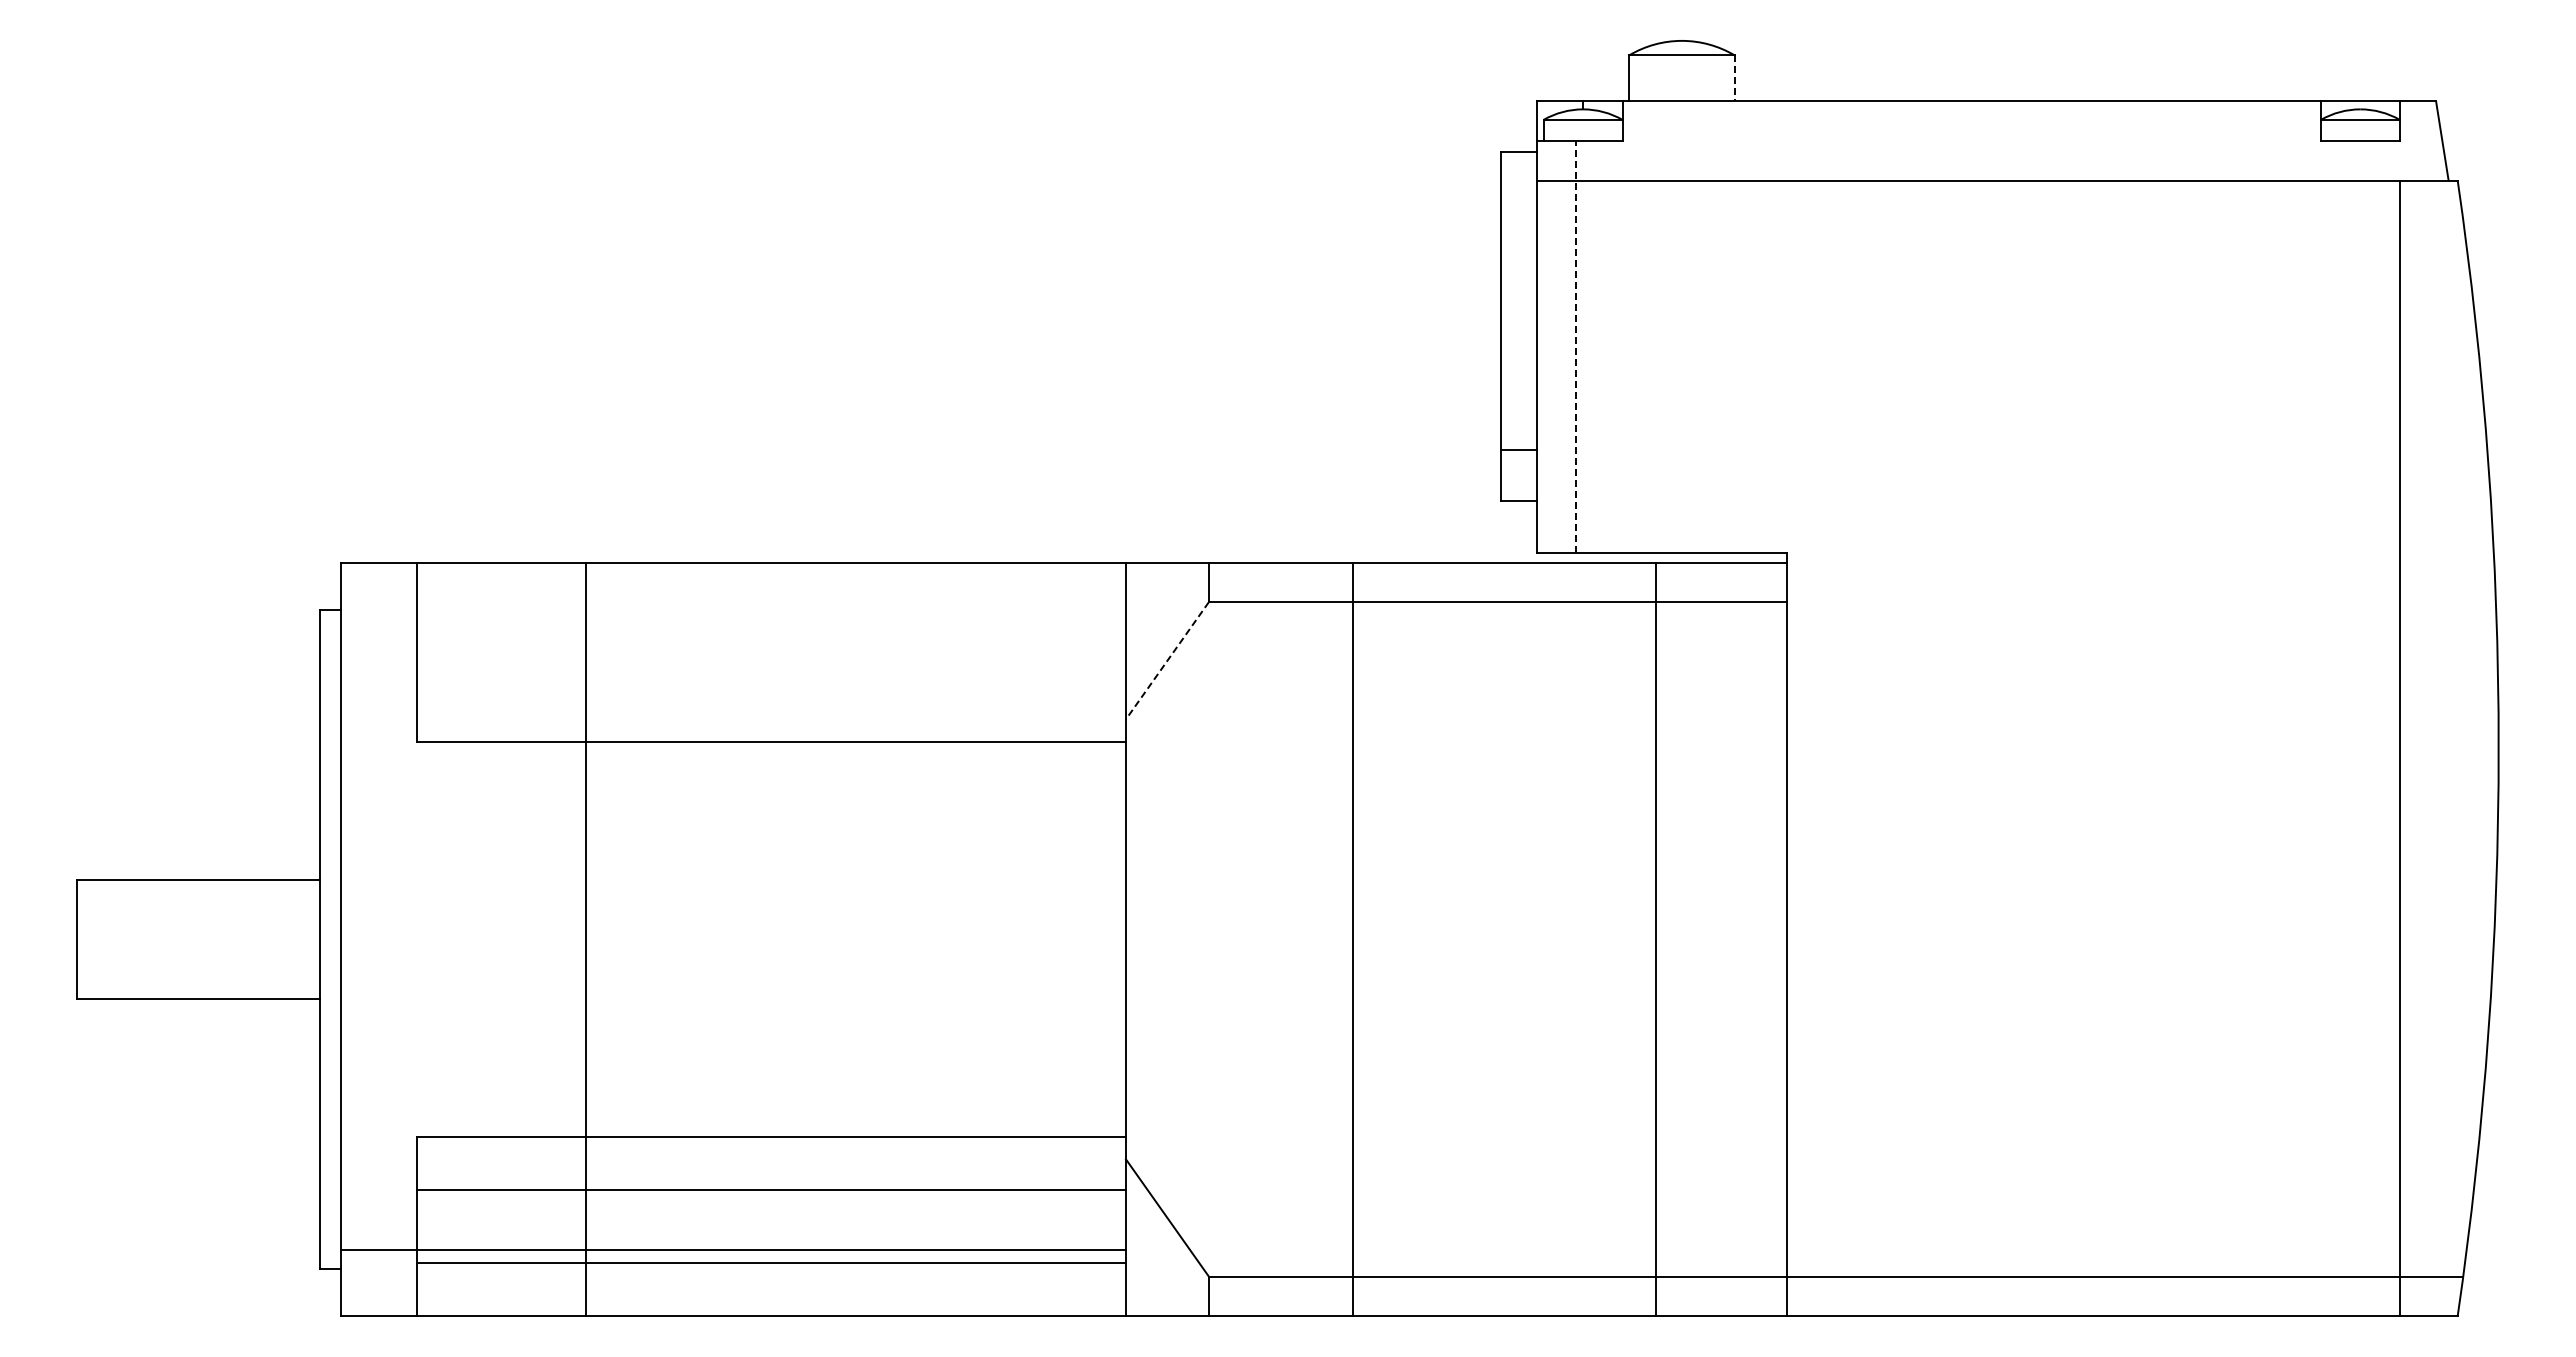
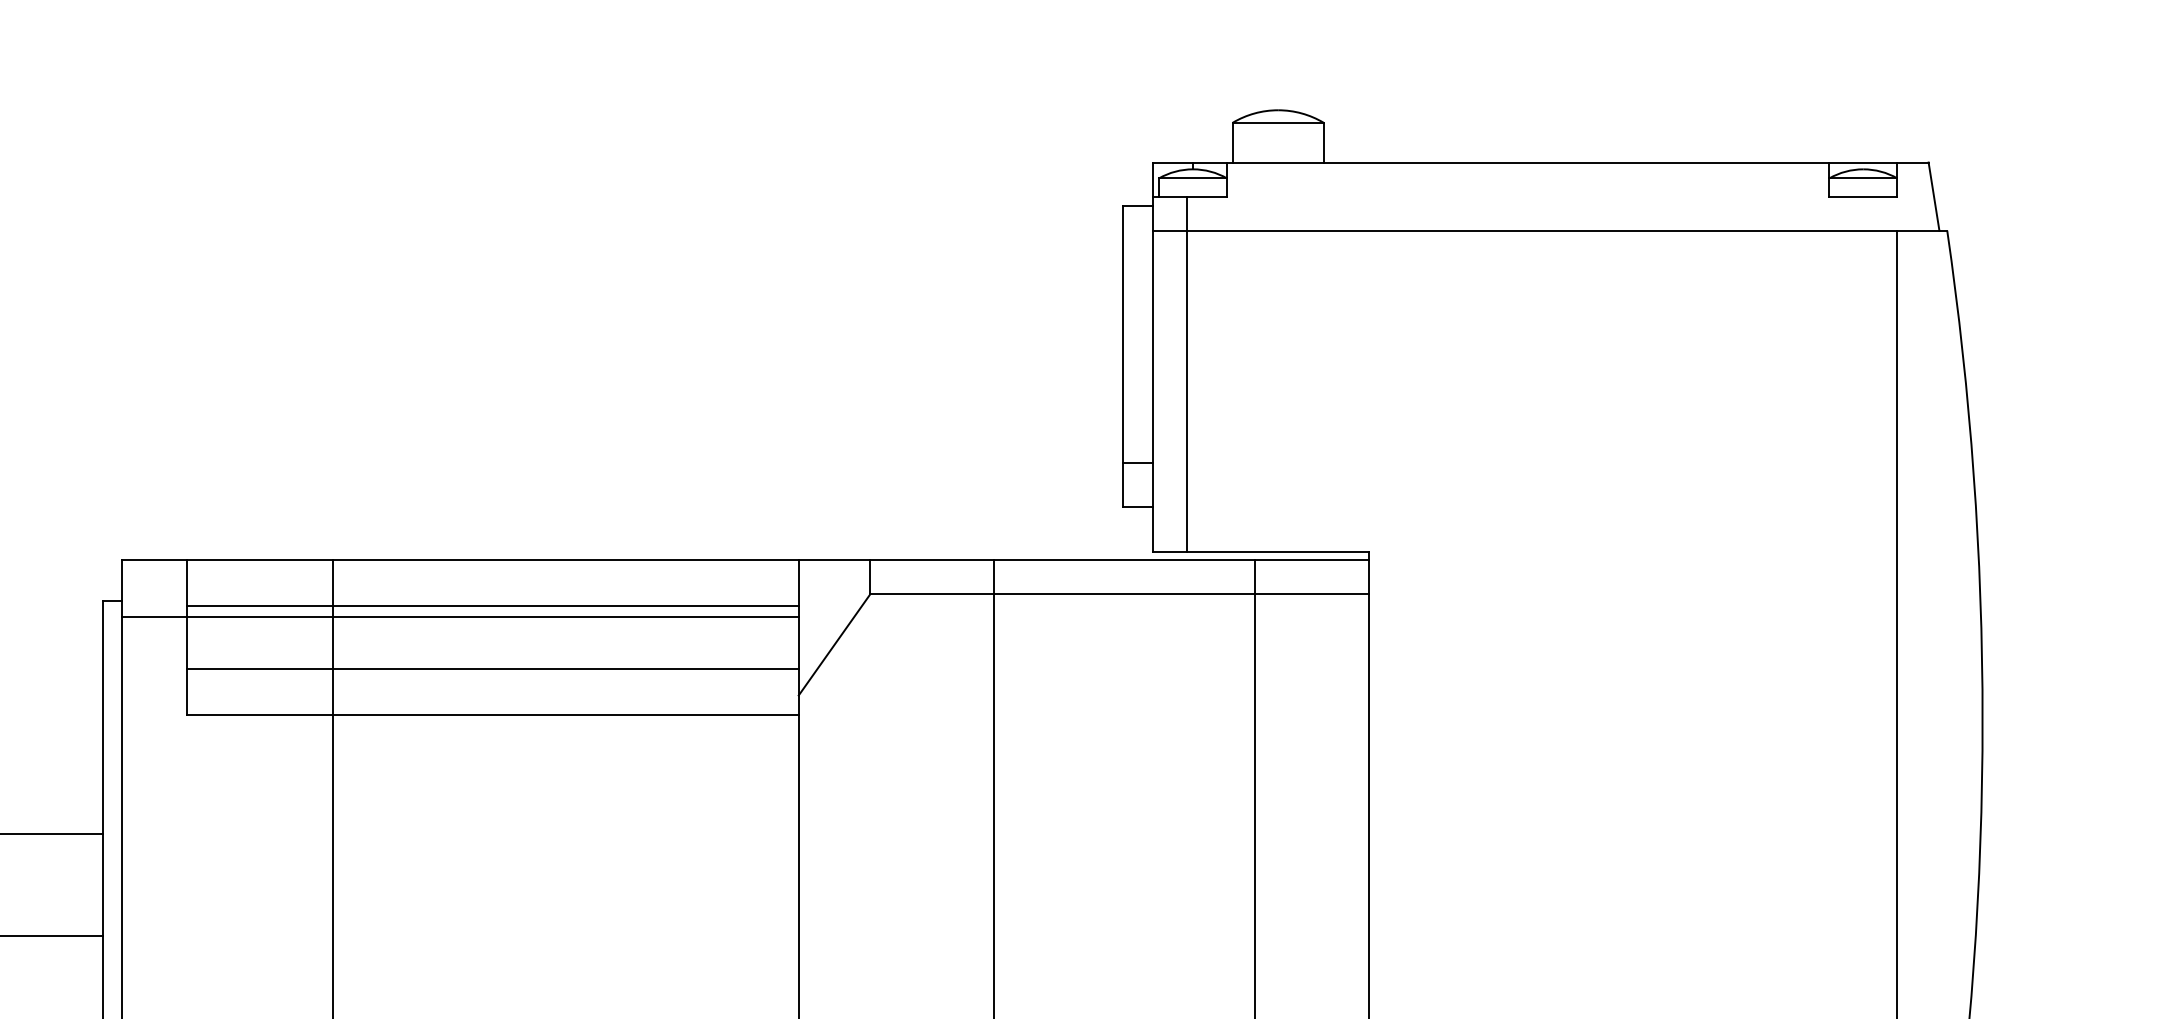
line: (1734, 78) -> (1323, 142), dashed -> solid
line: (1576, 346) -> (1187, 373), dashed -> solid
line: (771, 615) -> (493, 605), added
line: (732, 628) -> (459, 617), added
line: (1167, 660) -> (834, 644), dashed -> solid
line: (771, 689) -> (493, 669), added

